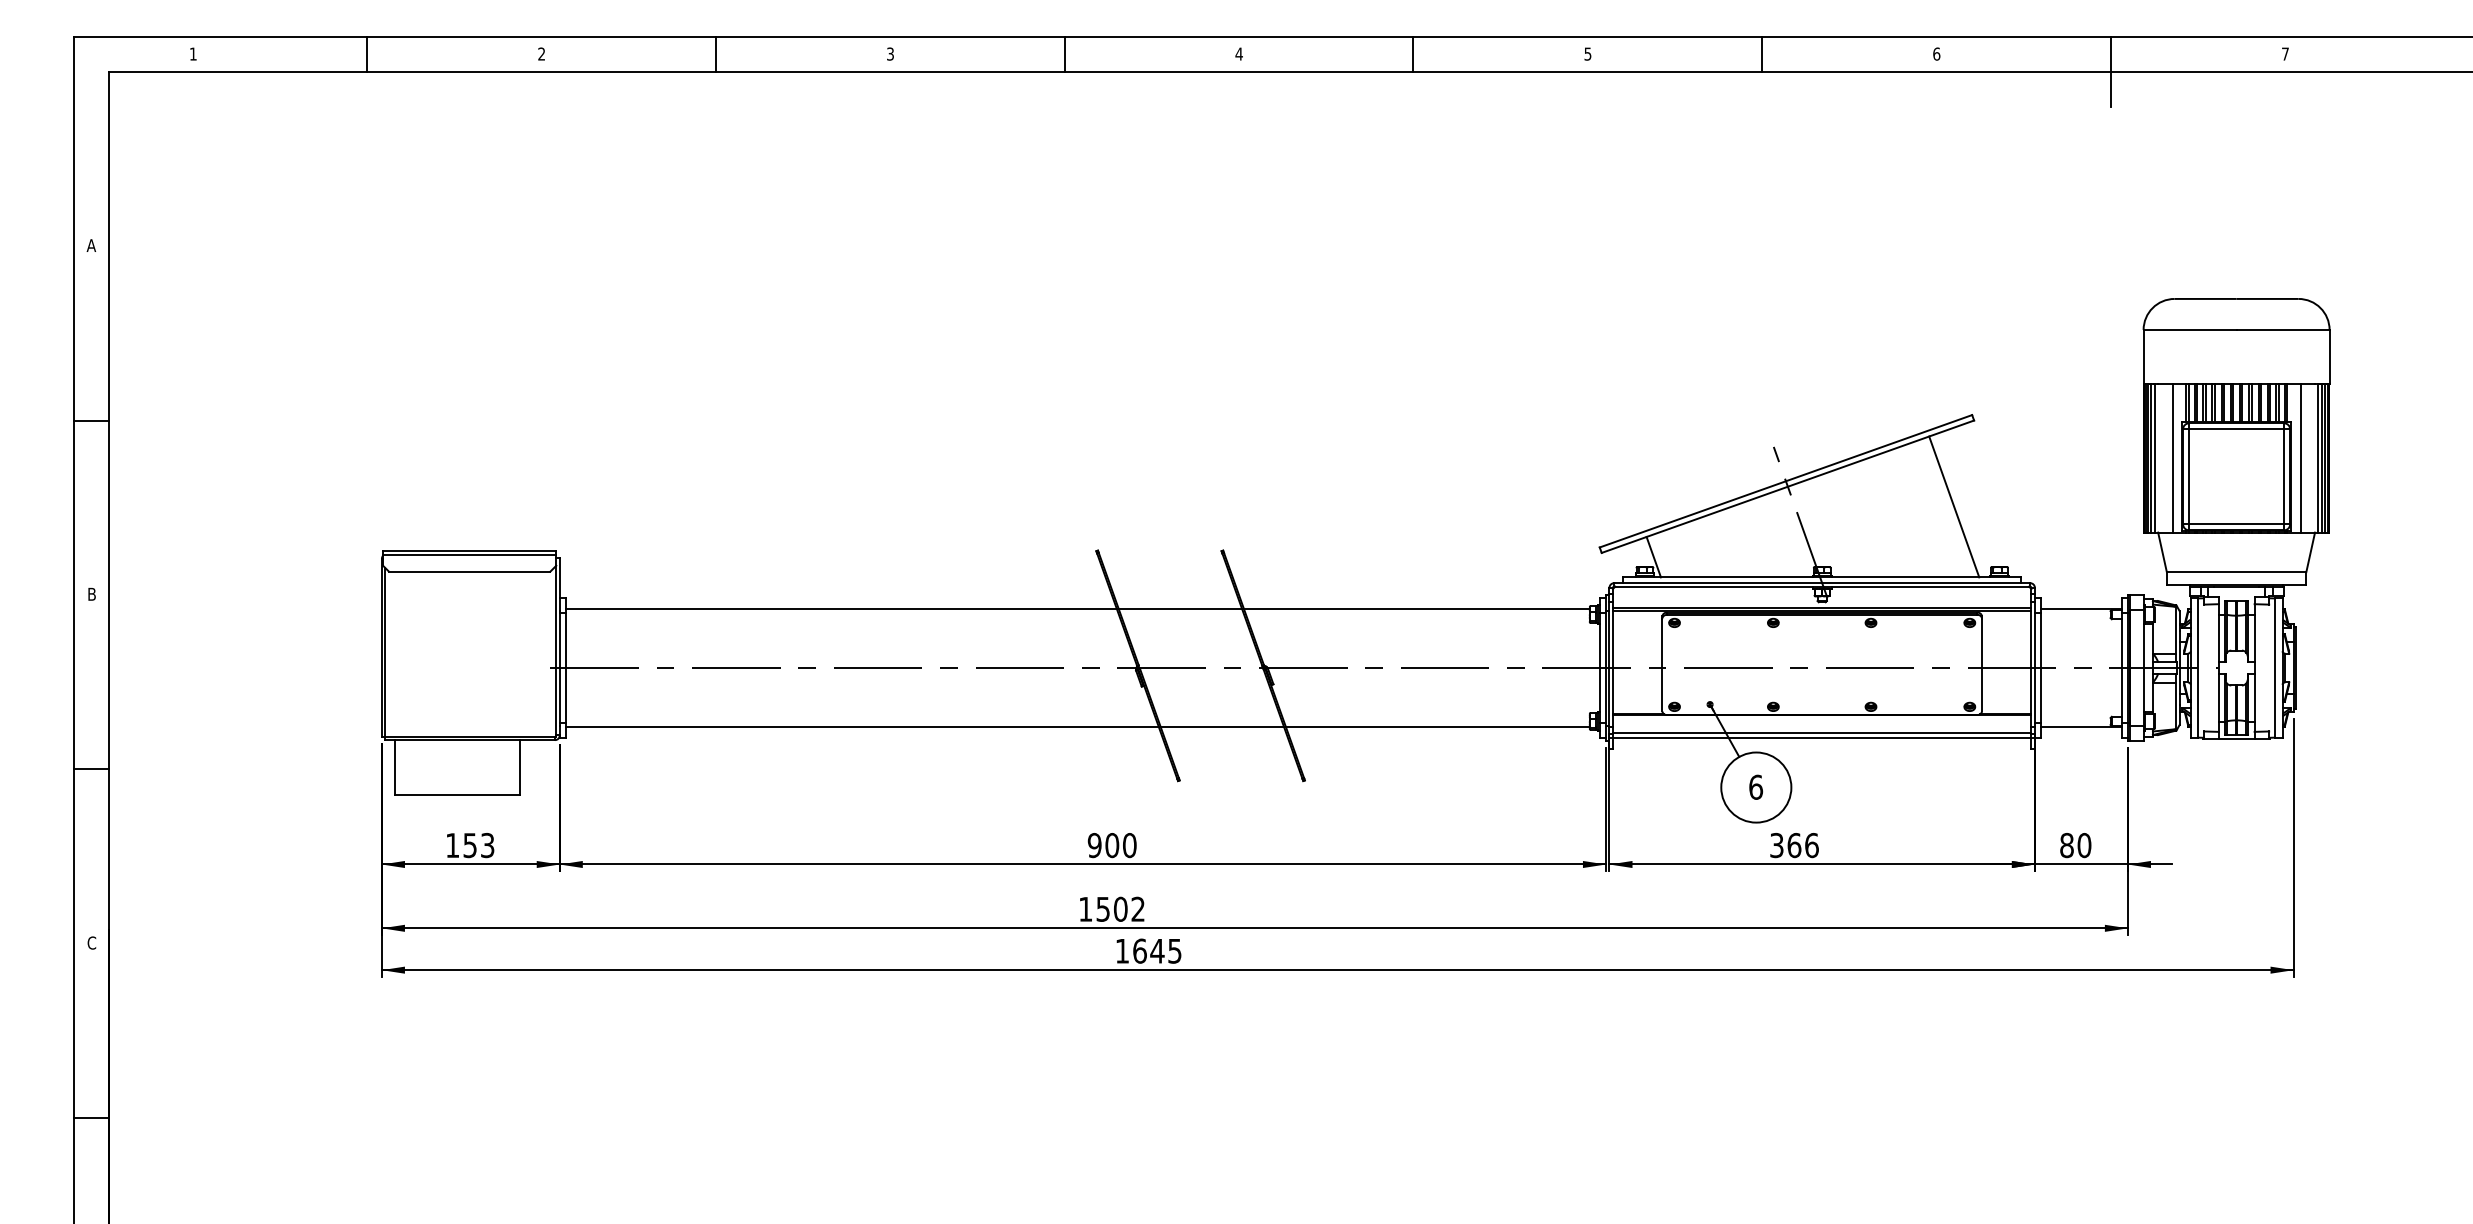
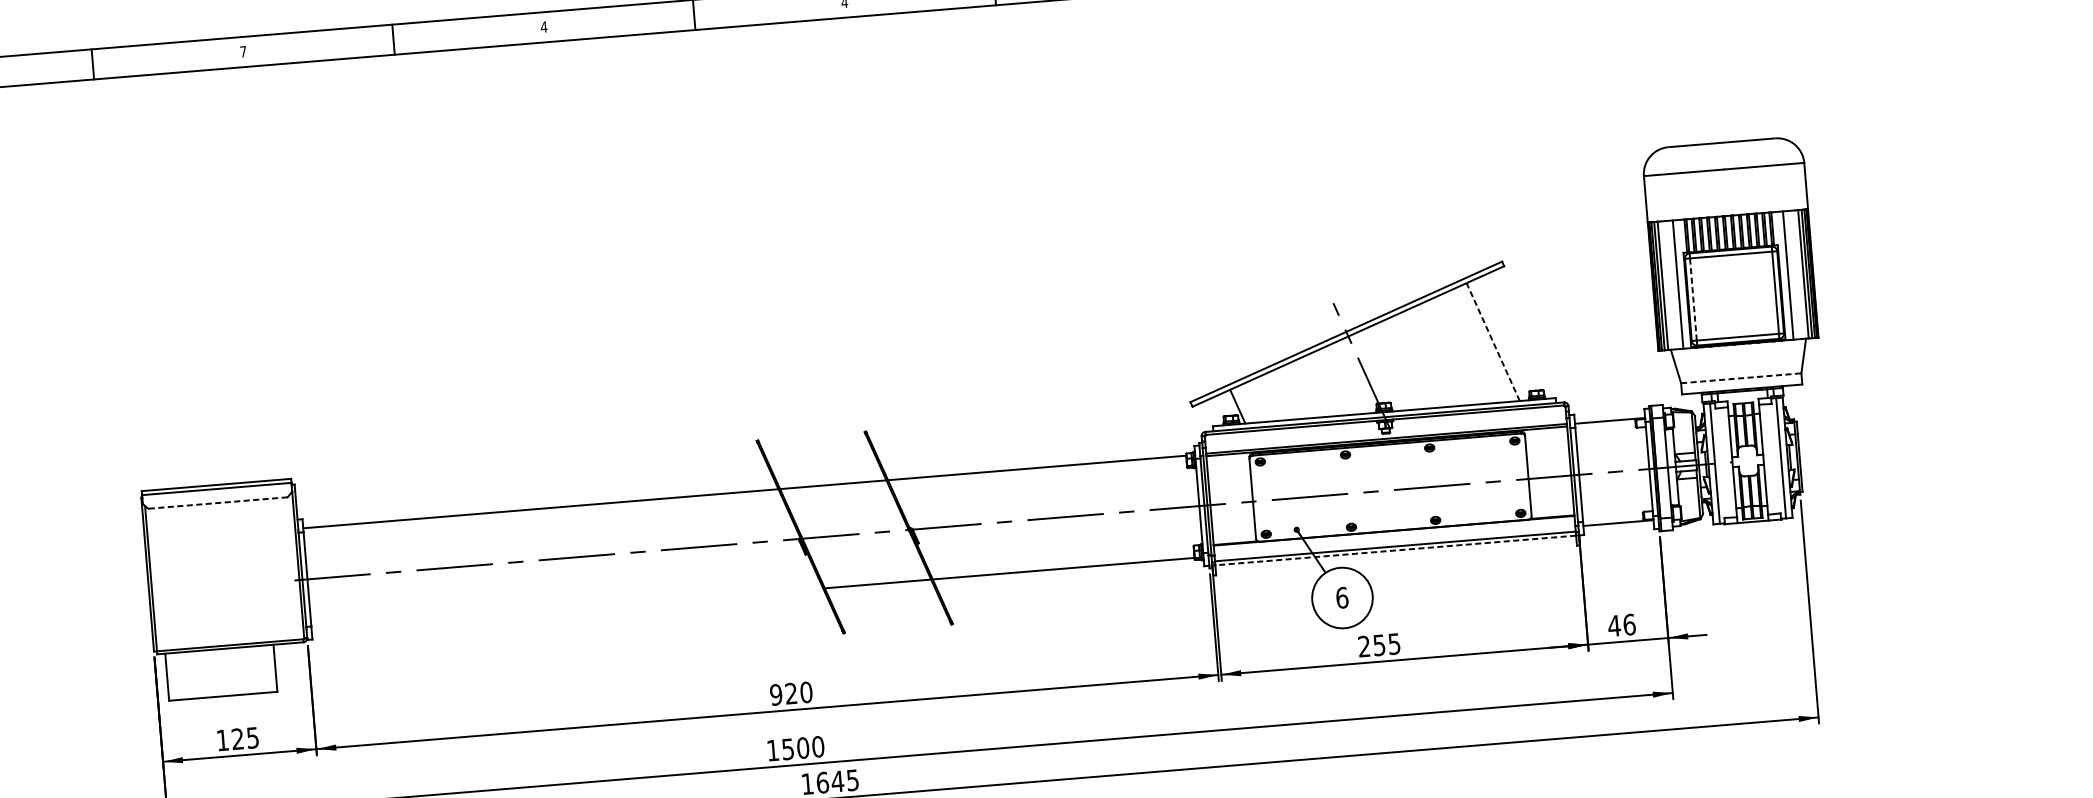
text: (541, 53) -> (243, 51), 2 -> 7
text: (890, 53) -> (544, 26), 3 -> 4
line: (2188, 476) -> (1693, 299), solid -> dashed
line: (1954, 506) -> (1493, 341), solid -> dashed
line: (469, 571) -> (217, 502), solid -> dashed
line: (2236, 572) -> (1741, 378), solid -> dashed
line: (861, 727) -> (566, 609), removed
line: (1821, 737) -> (1395, 550), solid -> dashed
text: (478, 845) -> (244, 738), 153 -> 125
text: (1112, 845) -> (791, 693), 900 -> 920
text: (1794, 845) -> (1379, 645), 366 -> 255
text: (2075, 845) -> (1621, 625), 80 -> 46
text: (1138, 908) -> (818, 746), 1502 -> 1500

